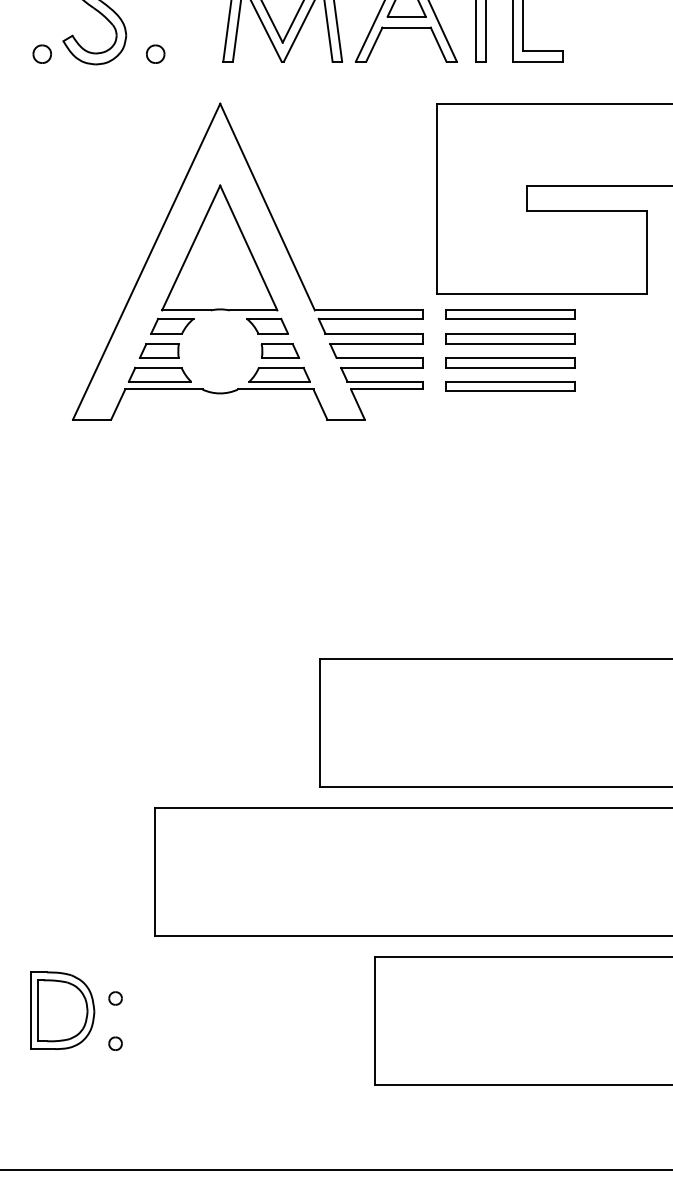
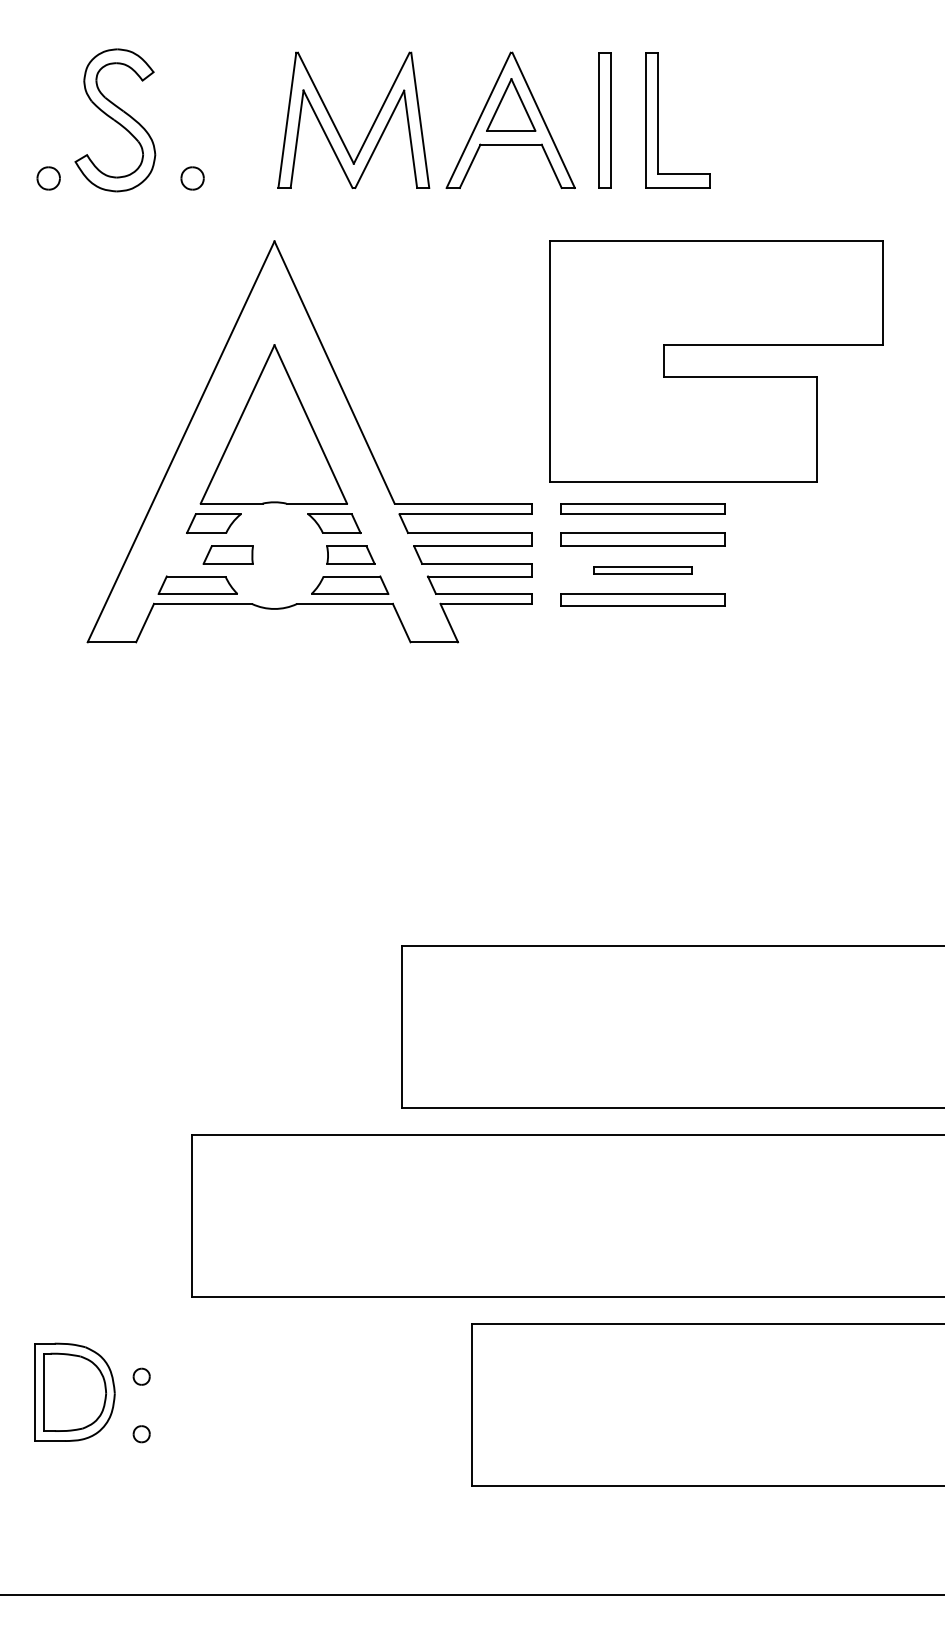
part: (158, 350) -> (227, 554), moved
part: (510, 363) -> (642, 570), size x0.6

